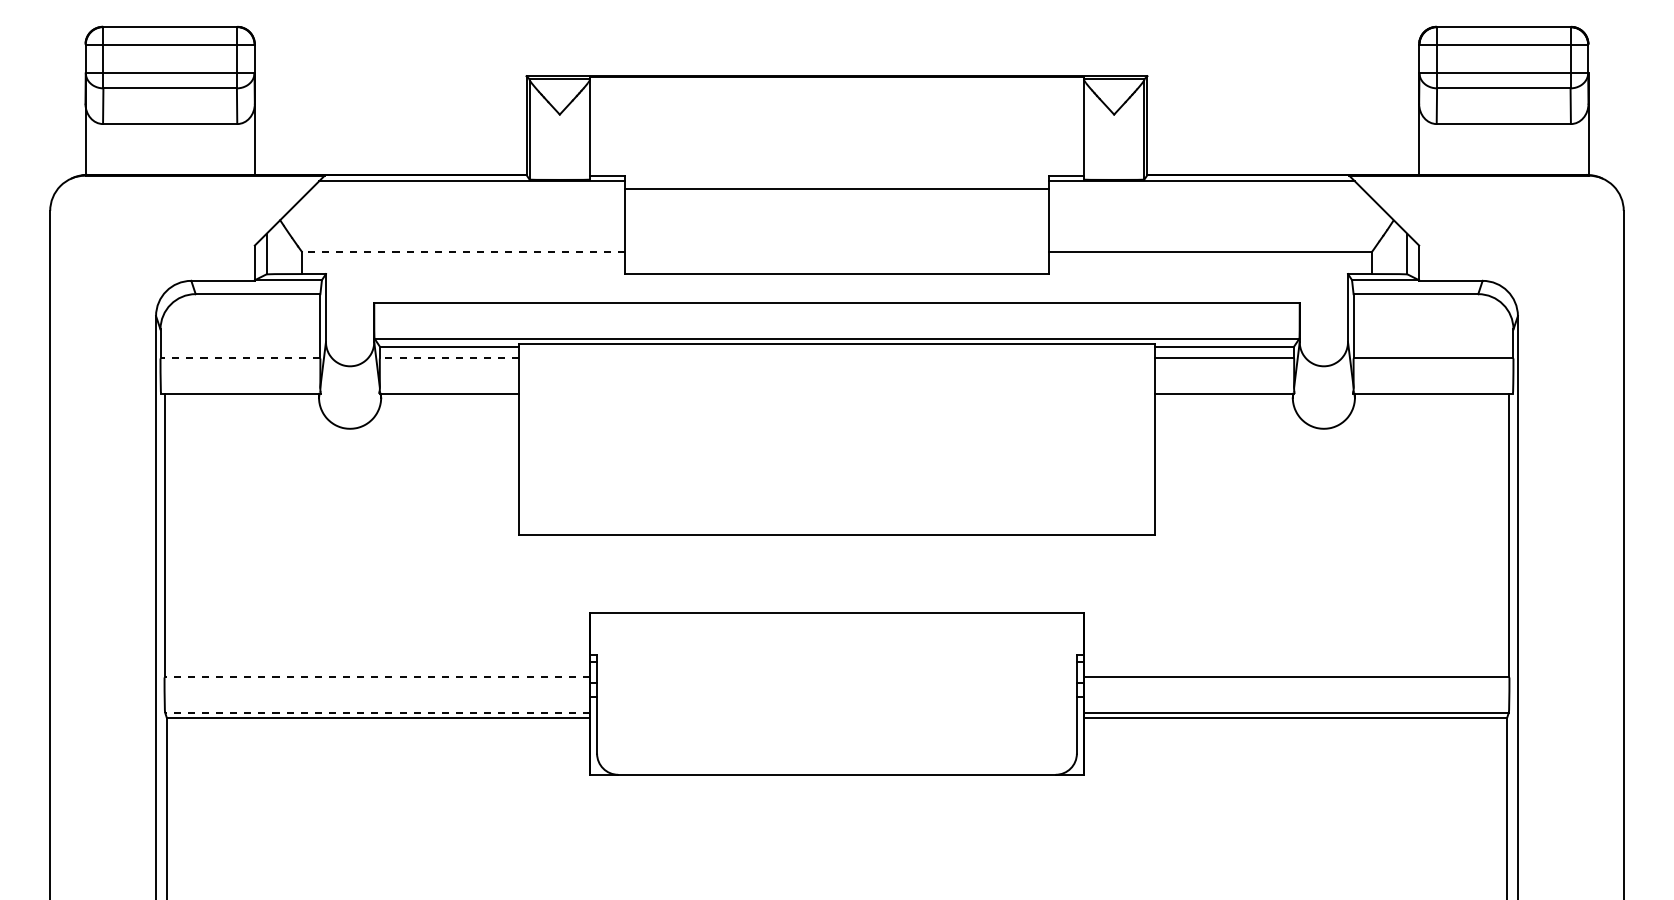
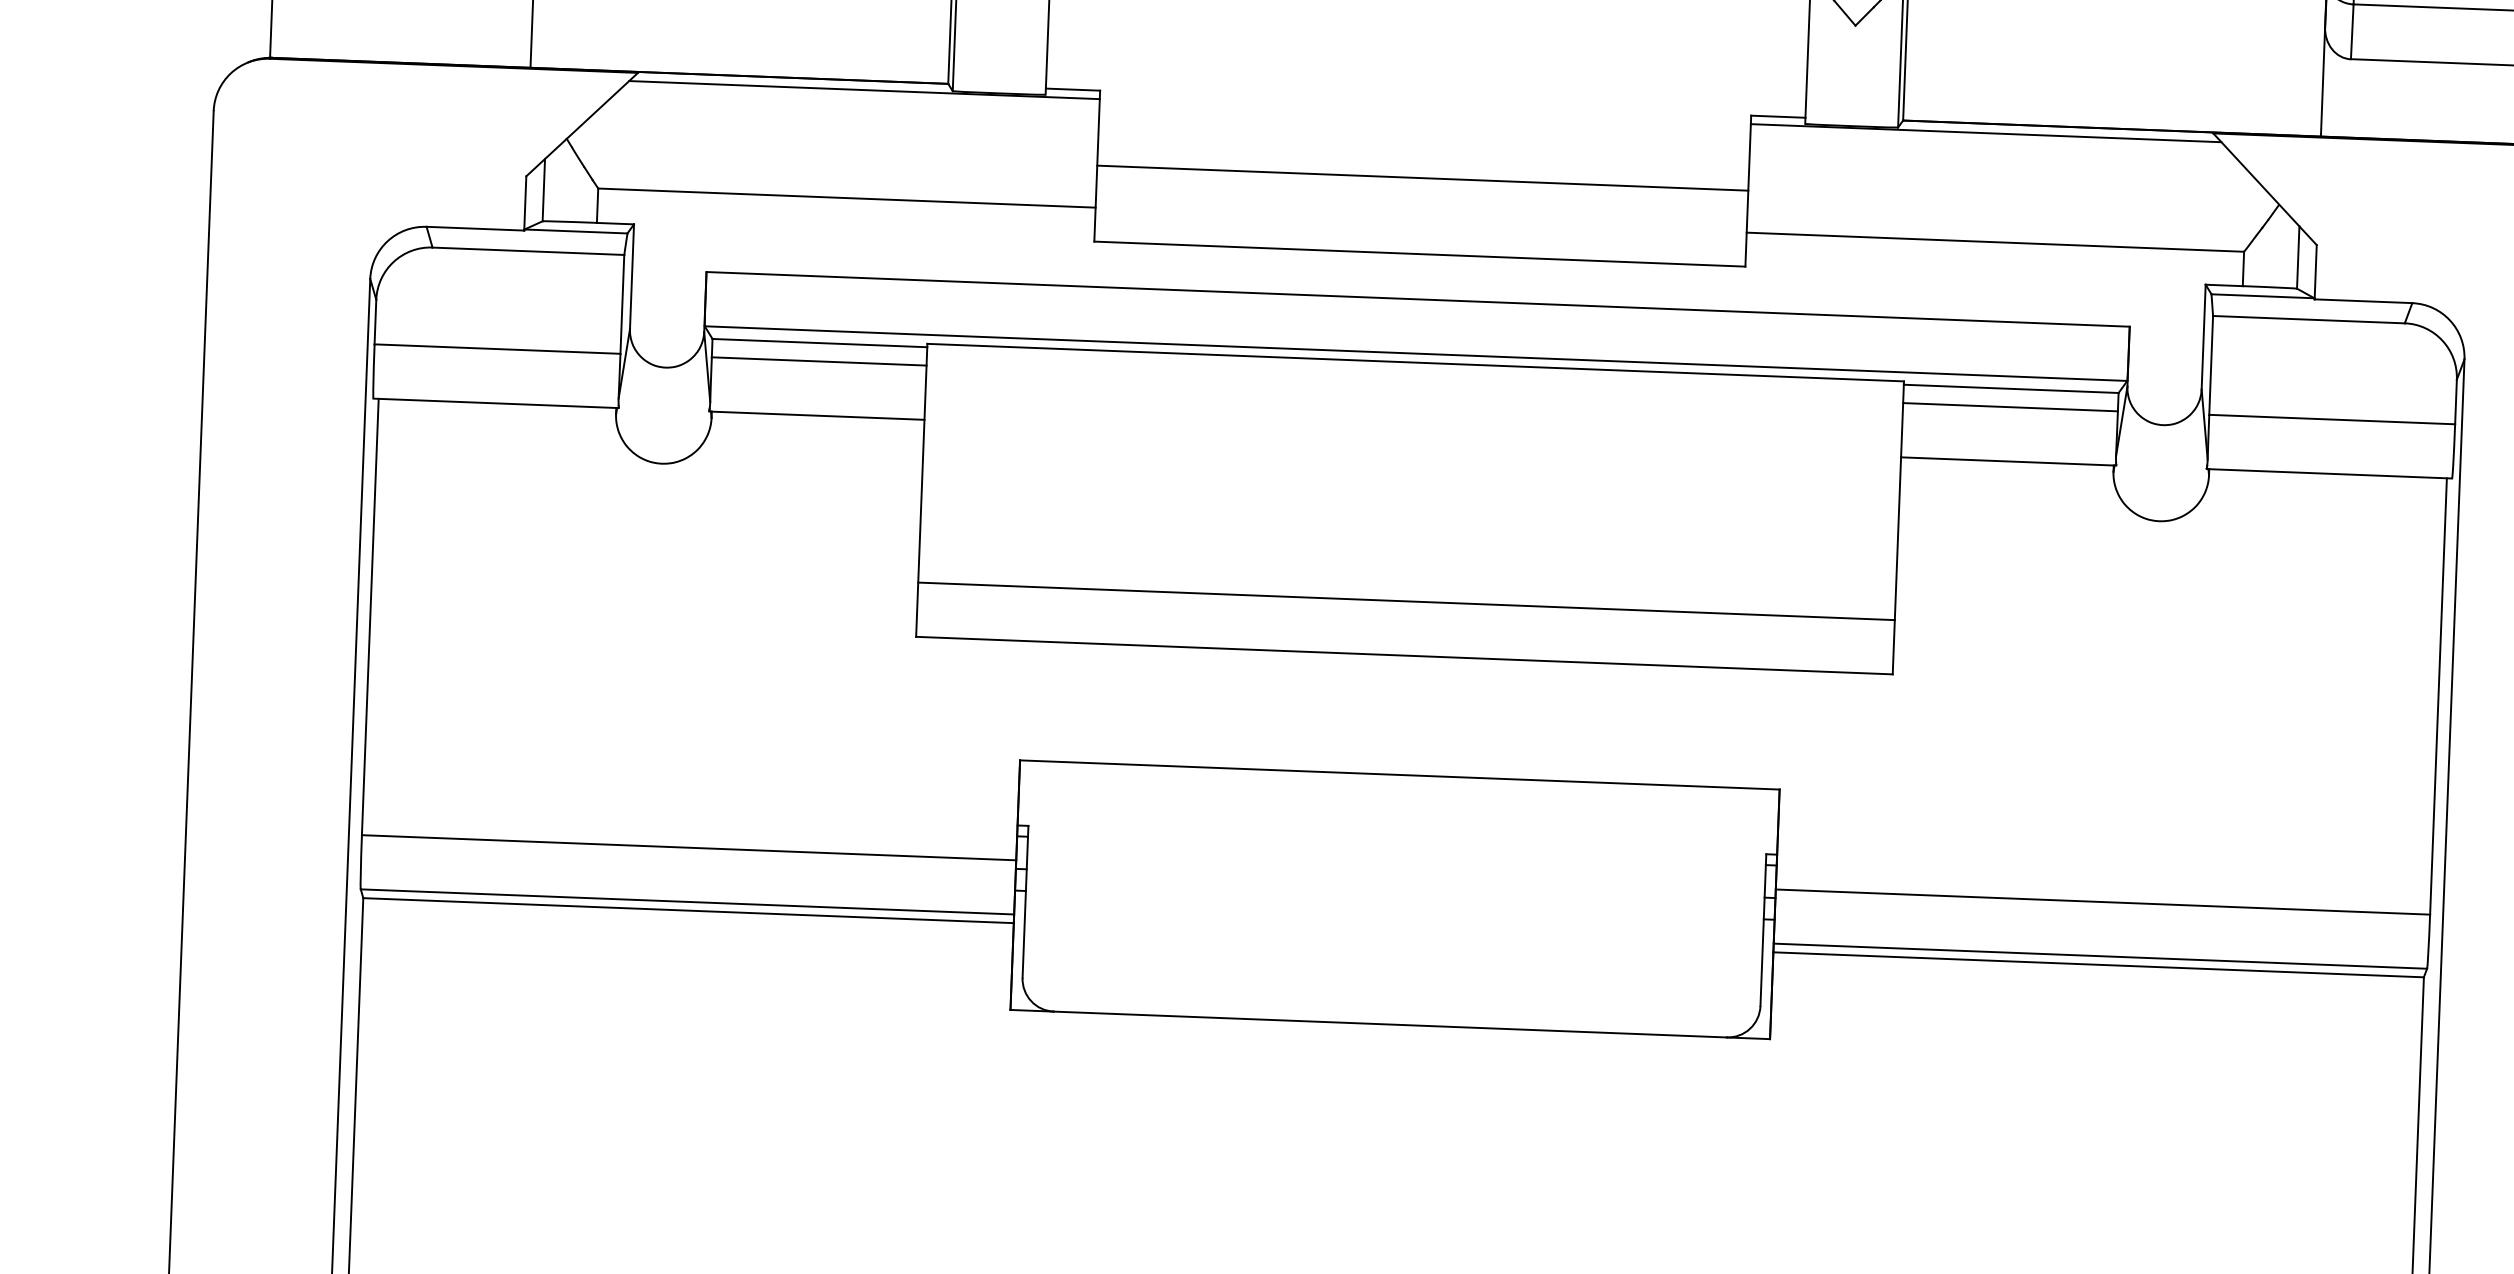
line: (836, 189) -> (1422, 178), moved
line: (463, 251) -> (846, 197), dashed -> solid
line: (240, 358) -> (497, 349), dashed -> solid
line: (449, 358) -> (818, 361), dashed -> solid
line: (836, 499) -> (1405, 601), added
line: (377, 677) -> (689, 847), dashed -> solid
line: (377, 712) -> (687, 901), dashed -> solid

